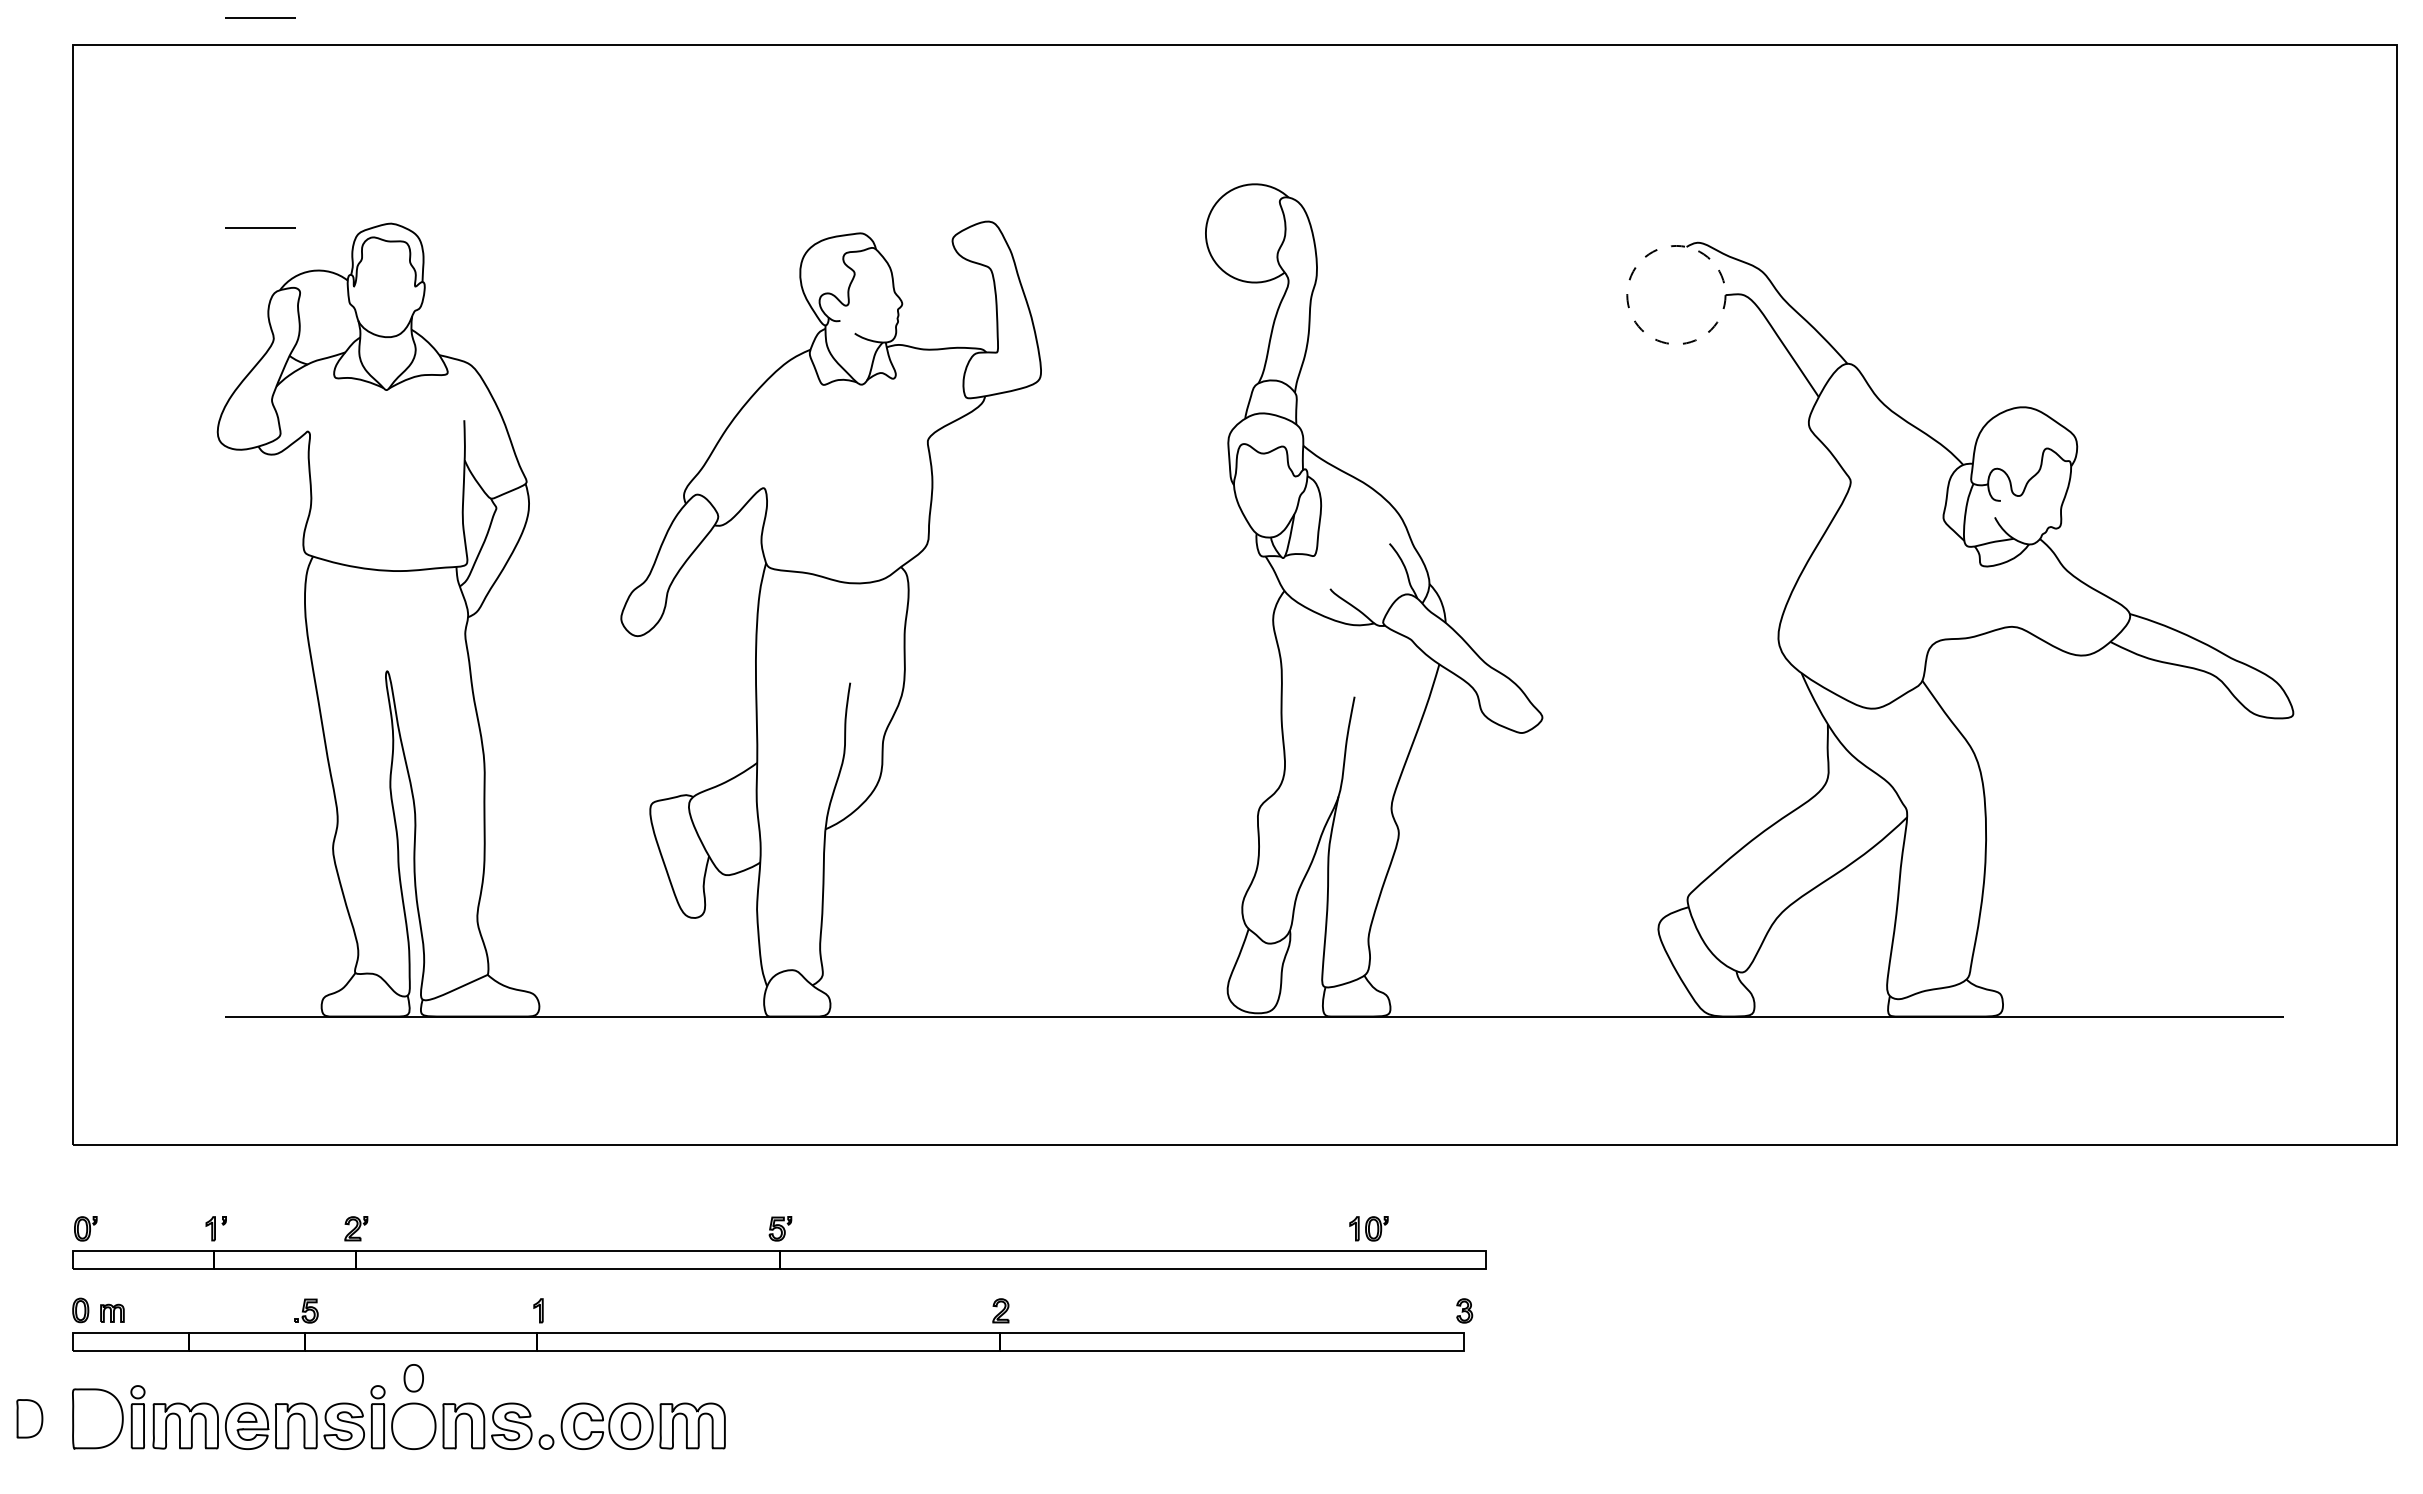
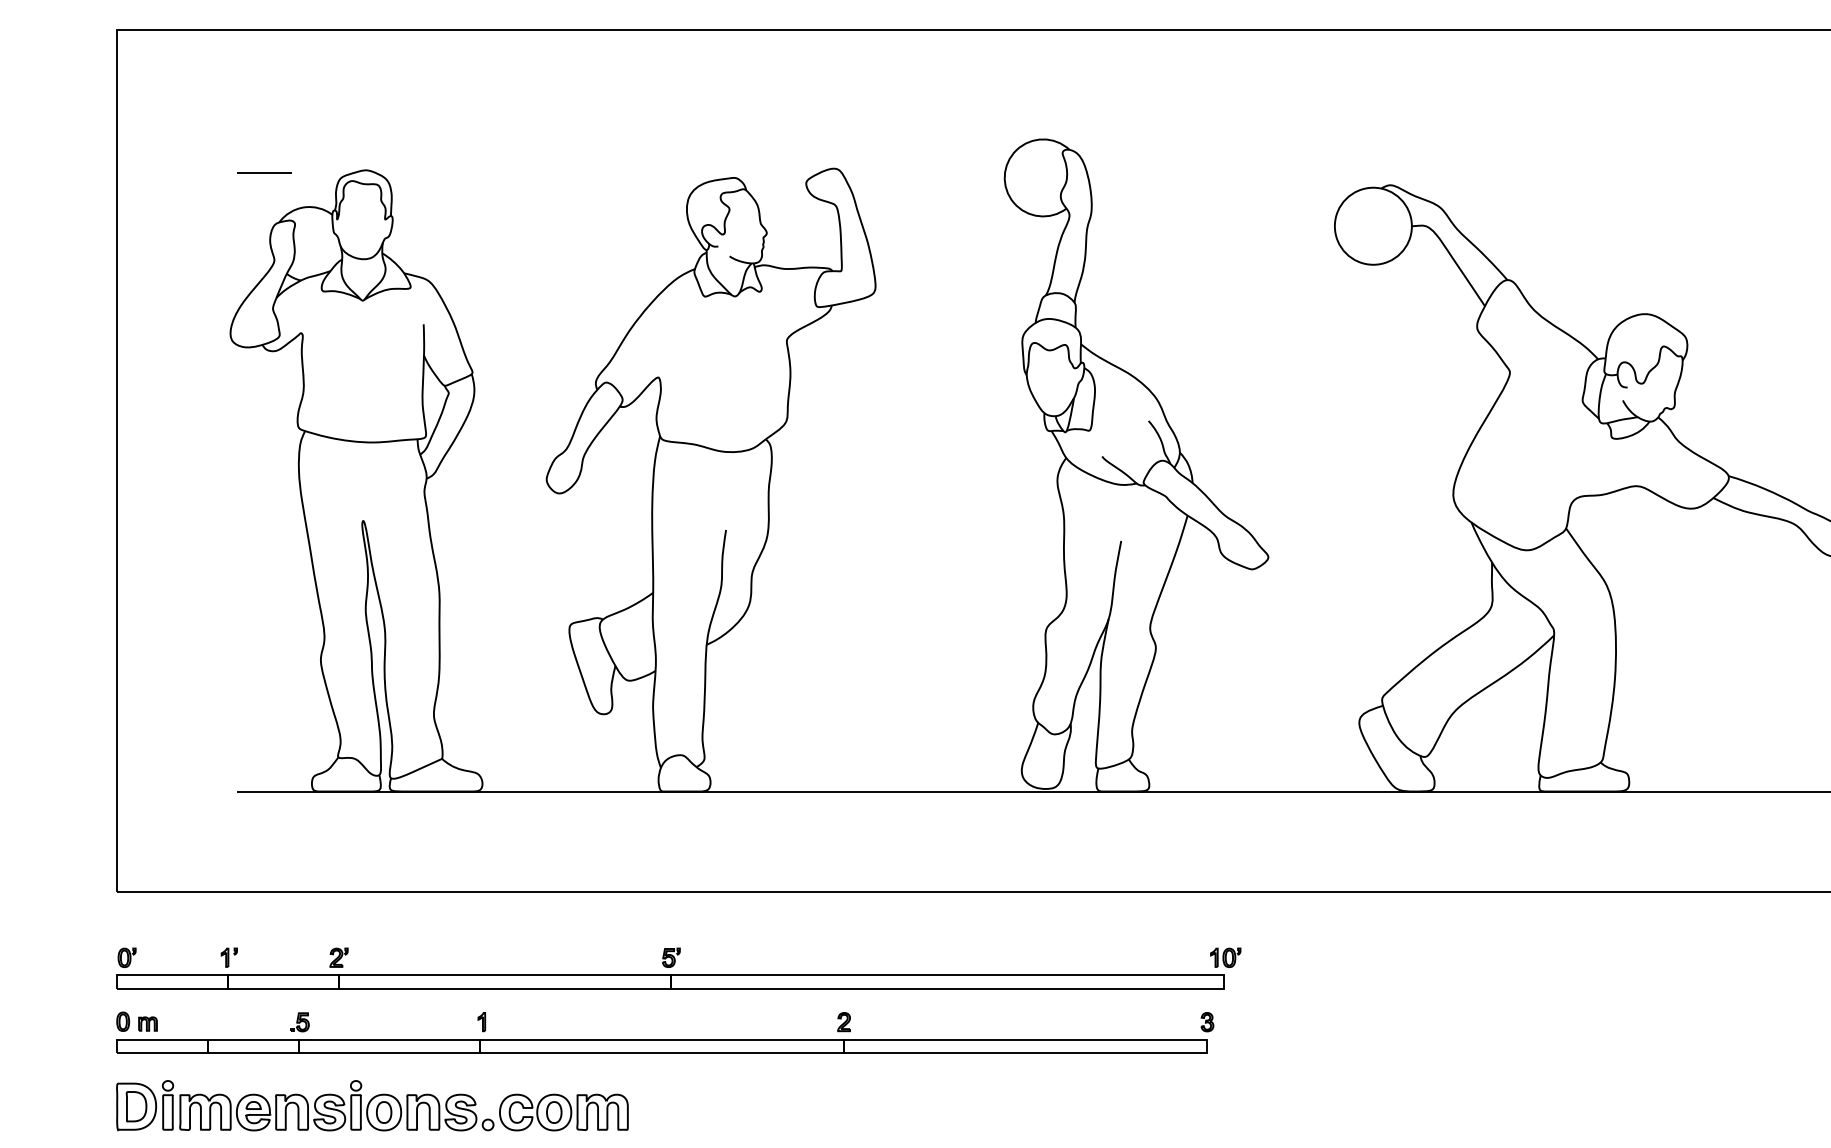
line: (260, 17) -> (264, 8), removed
circle: (1676, 294) -> (1373, 225), dashed -> solid
part: (1368, 1228) -> (1225, 957), moved
part: (413, 1378) -> (383, 1112), moved
part: (29, 1418) -> (136, 1106), moved

